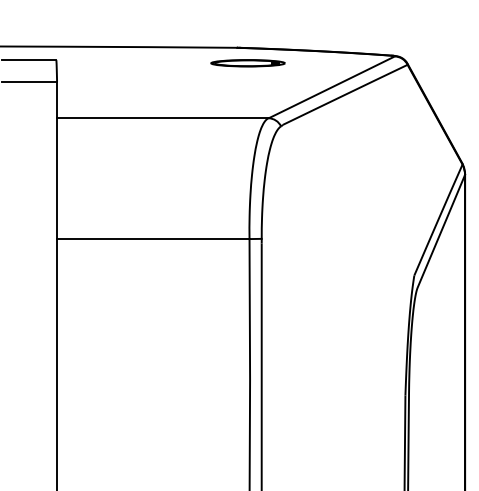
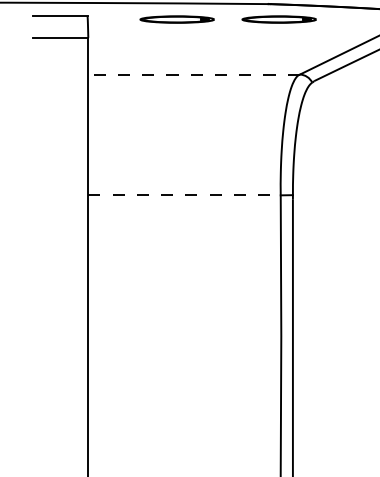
part: (145, 63) -> (176, 19), added
line: (162, 118) -> (193, 74), solid -> dashed
line: (153, 239) -> (184, 195), solid -> dashed

